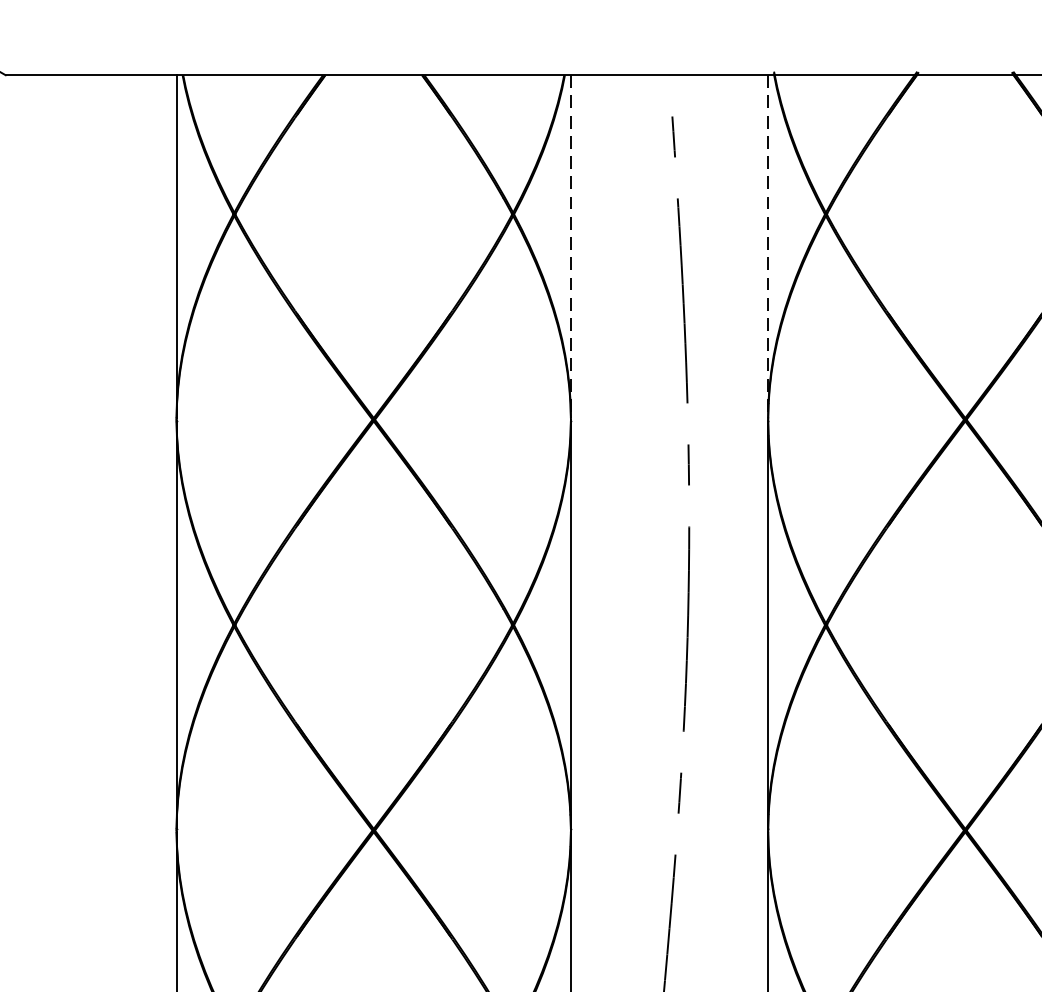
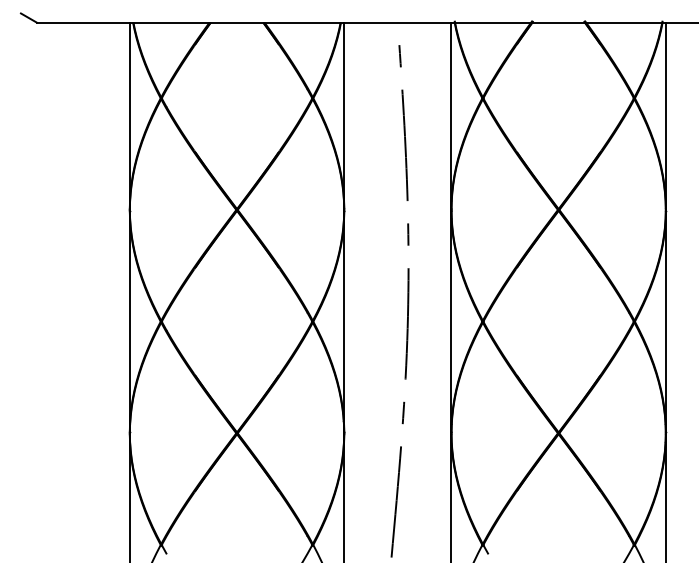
line: (571, 247) -> (344, 116), dashed -> solid
line: (768, 247) -> (451, 116), dashed -> solid

